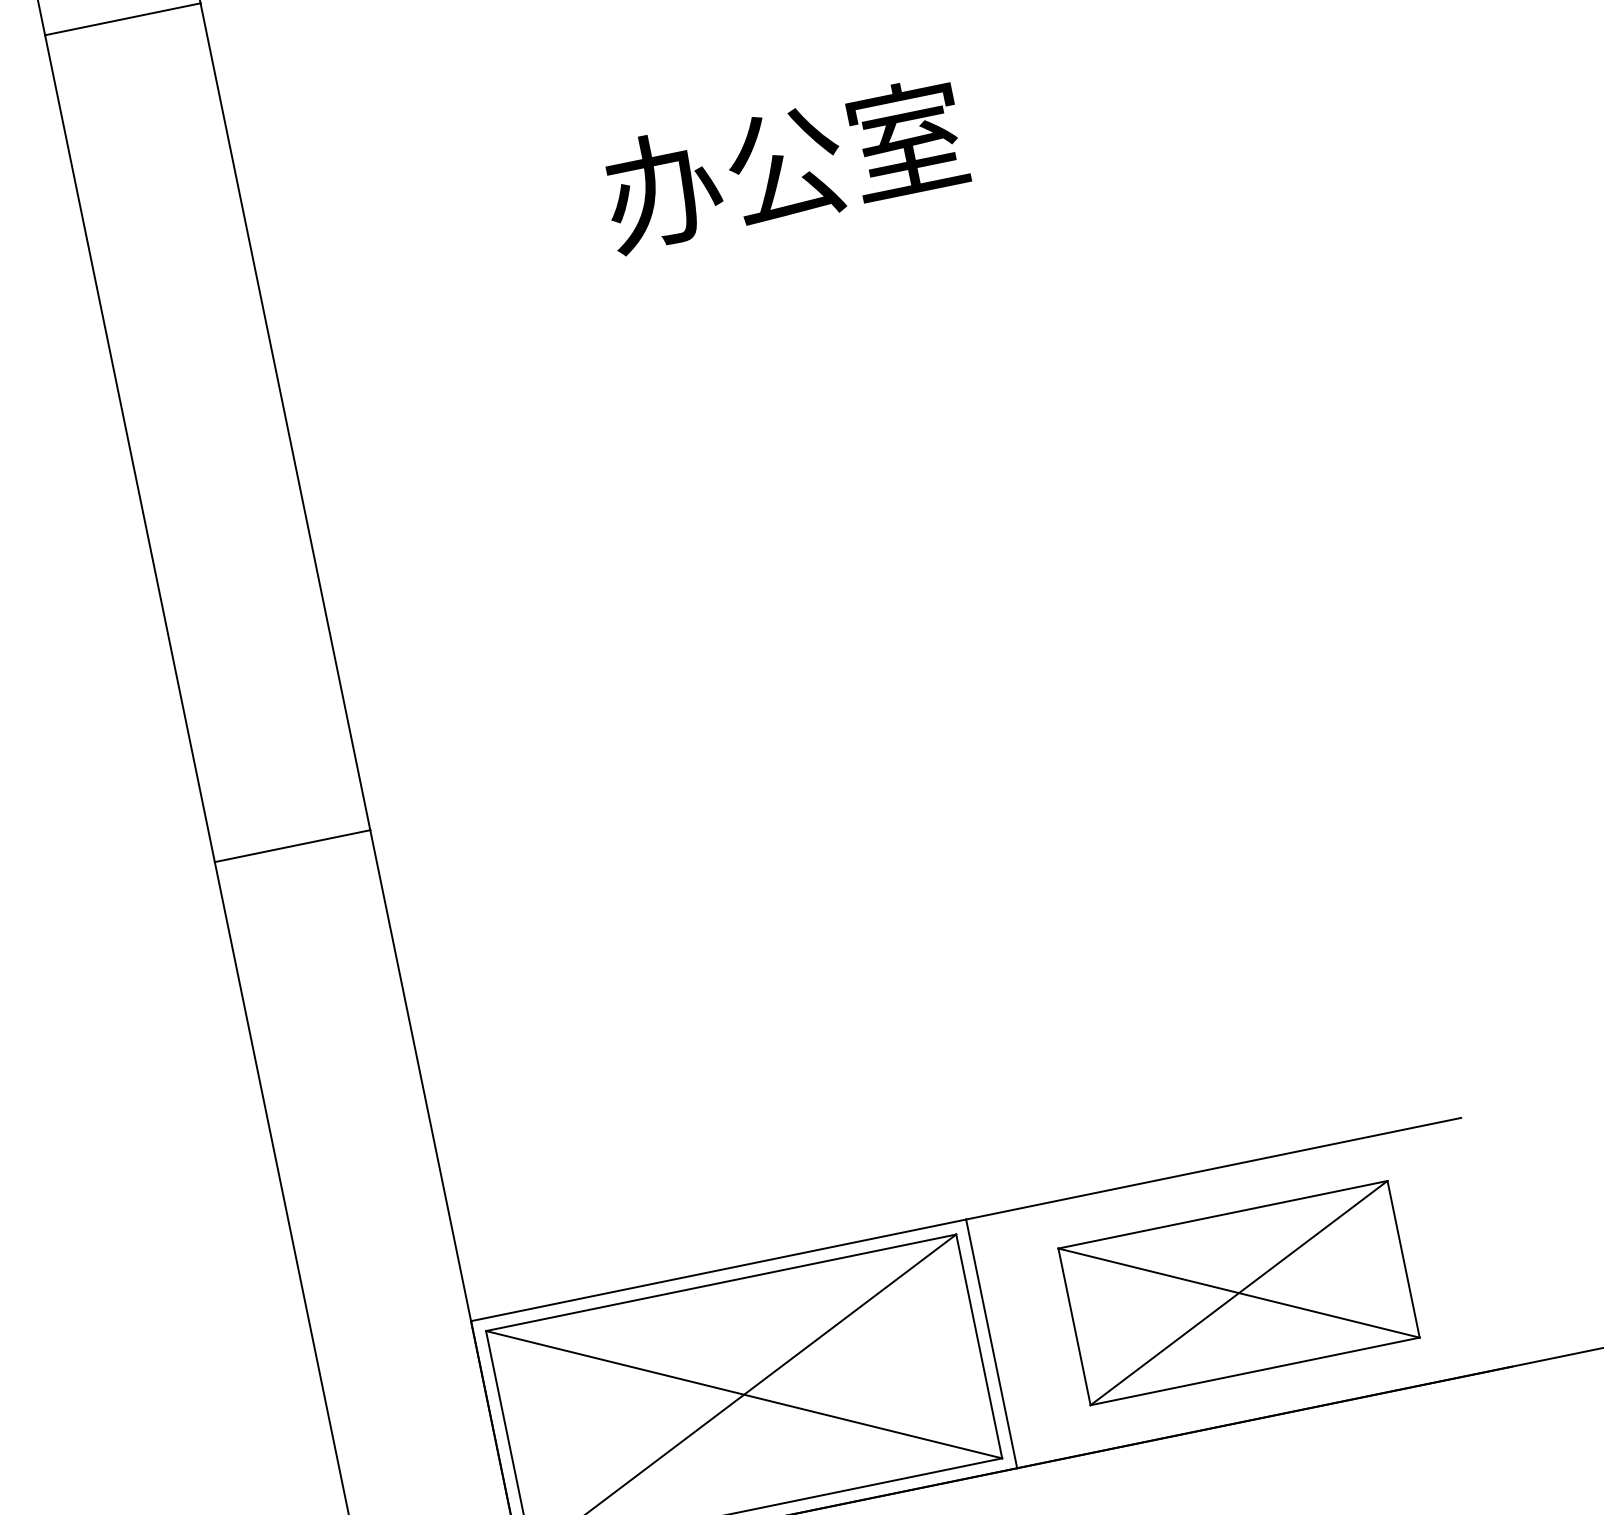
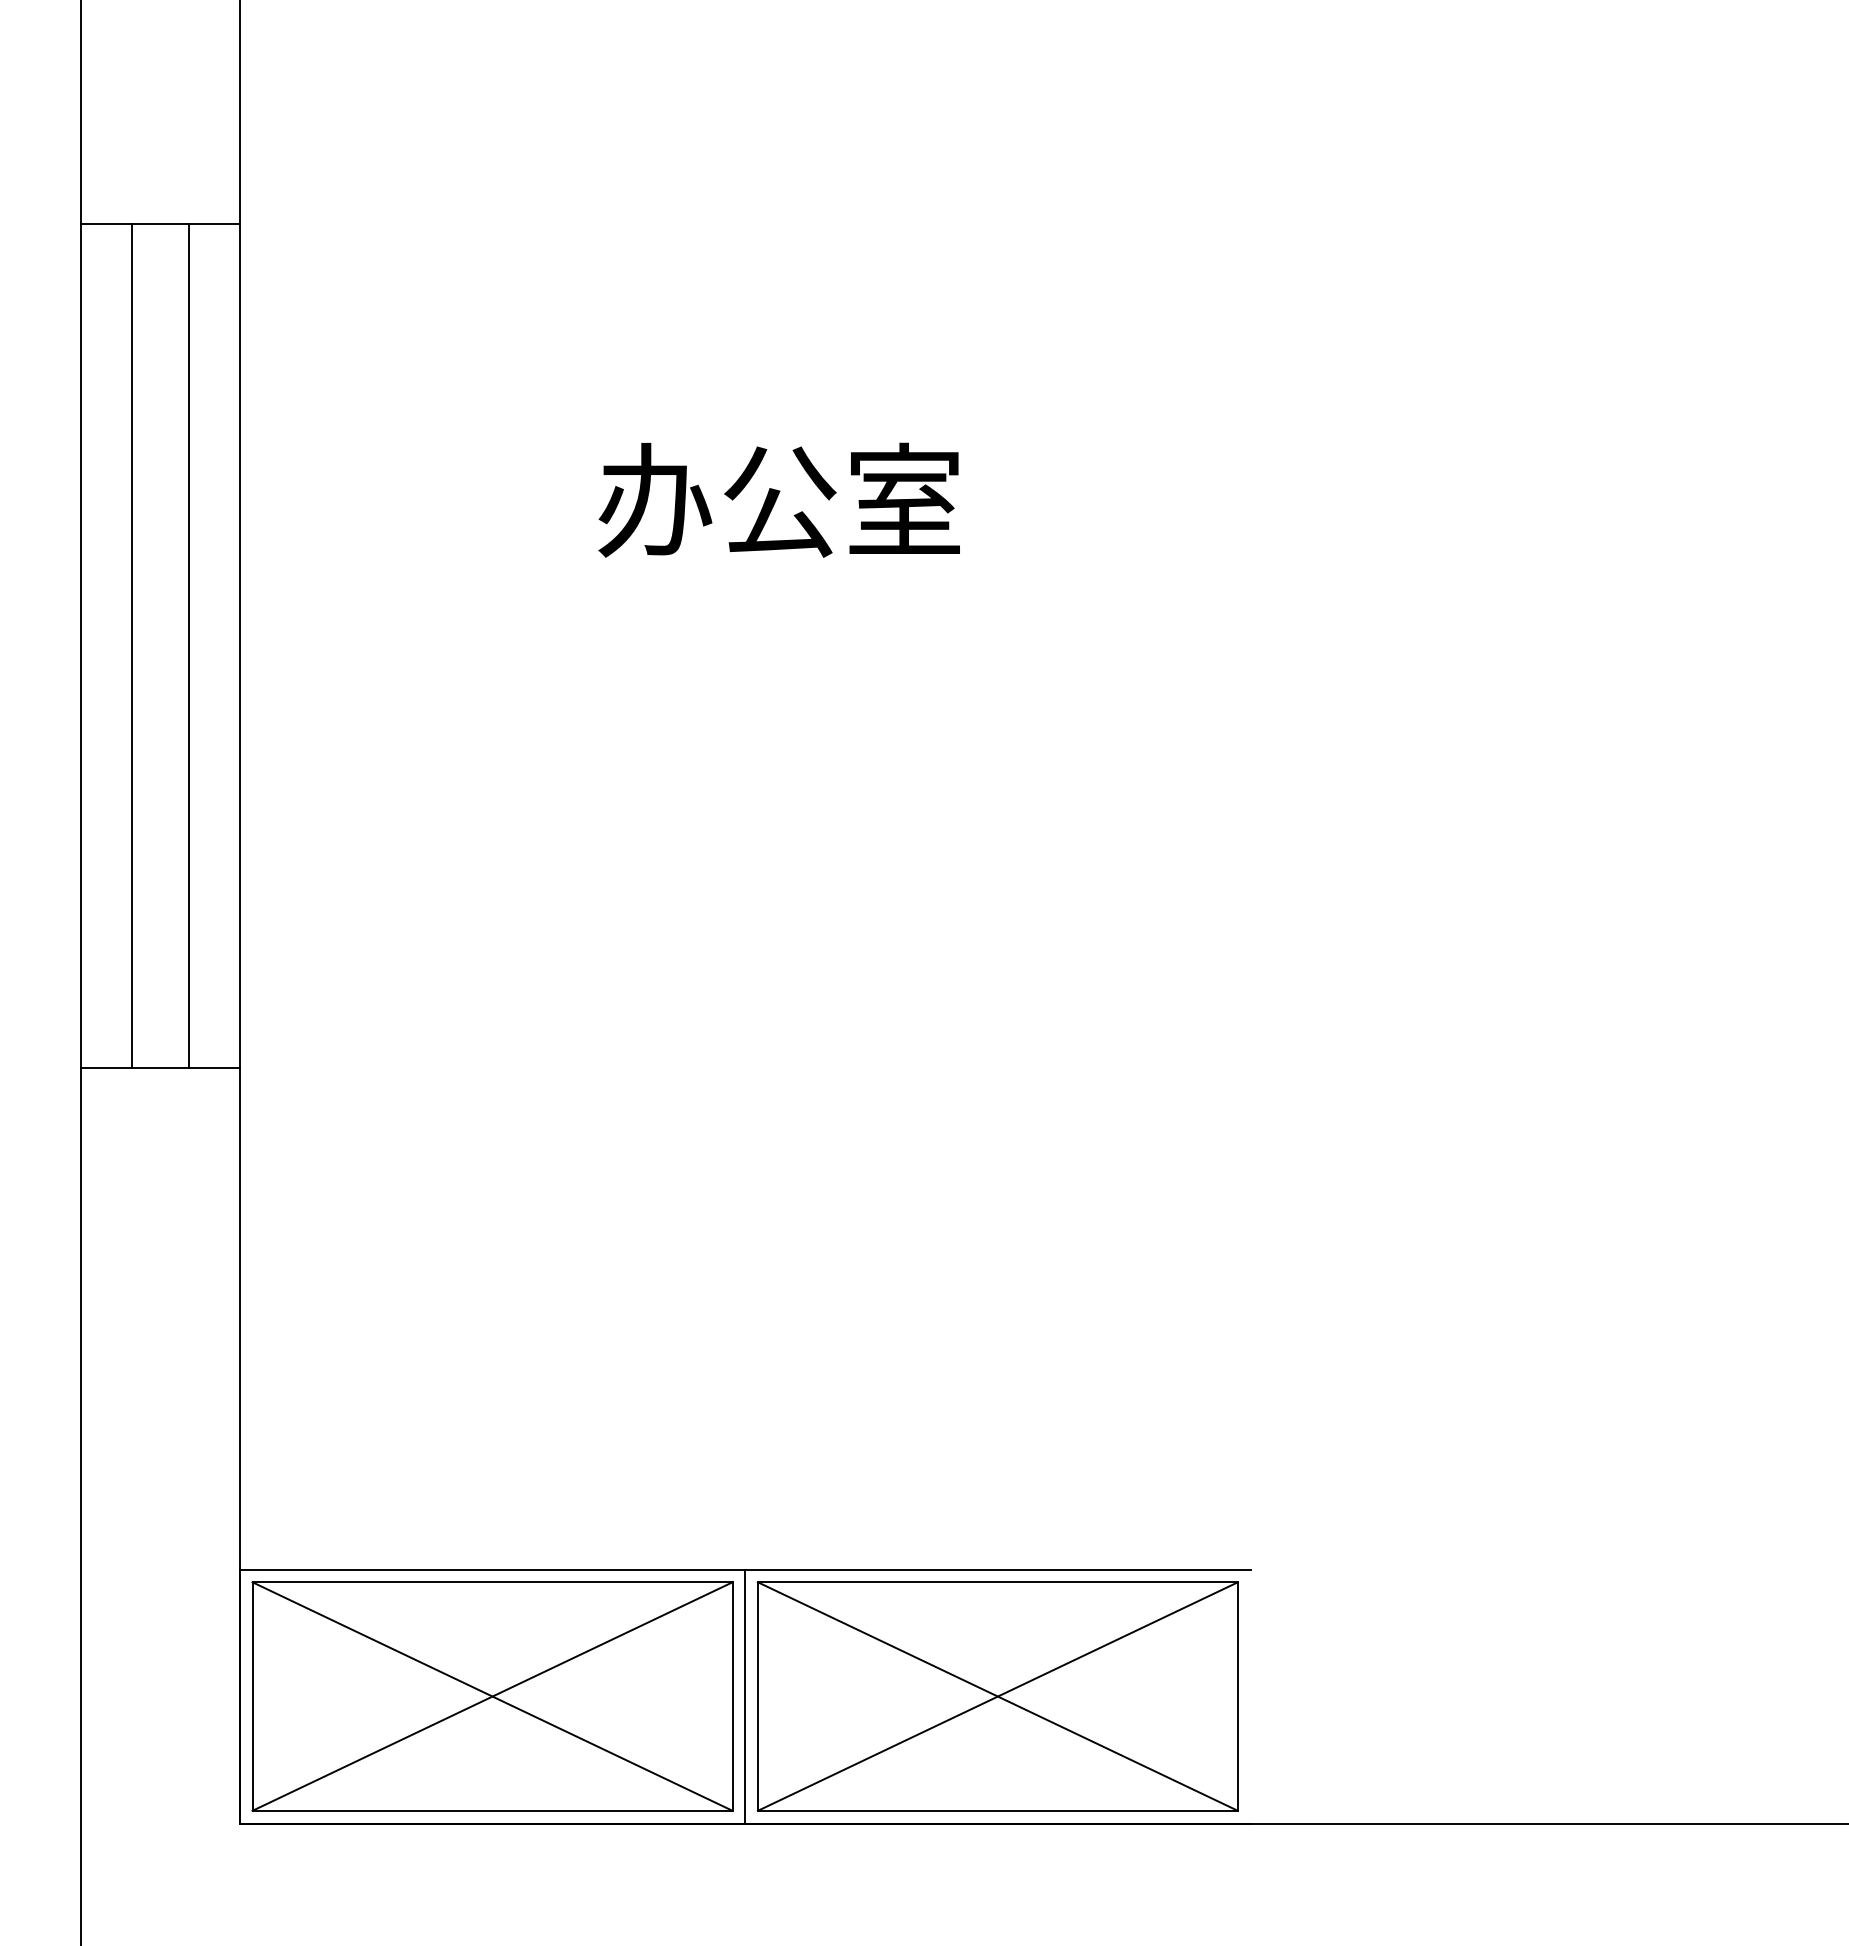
line: (236, 427) -> (189, 646), added
line: (179, 438) -> (131, 646), added
part: (1238, 1293) -> (997, 1696), size x1.43

